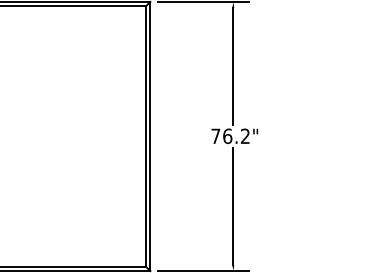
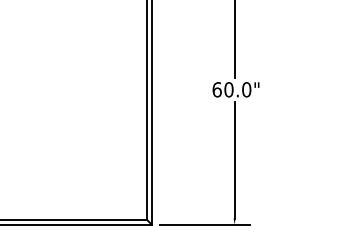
text: (230, 136) -> (231, 89), 76.2" -> 60.0"

